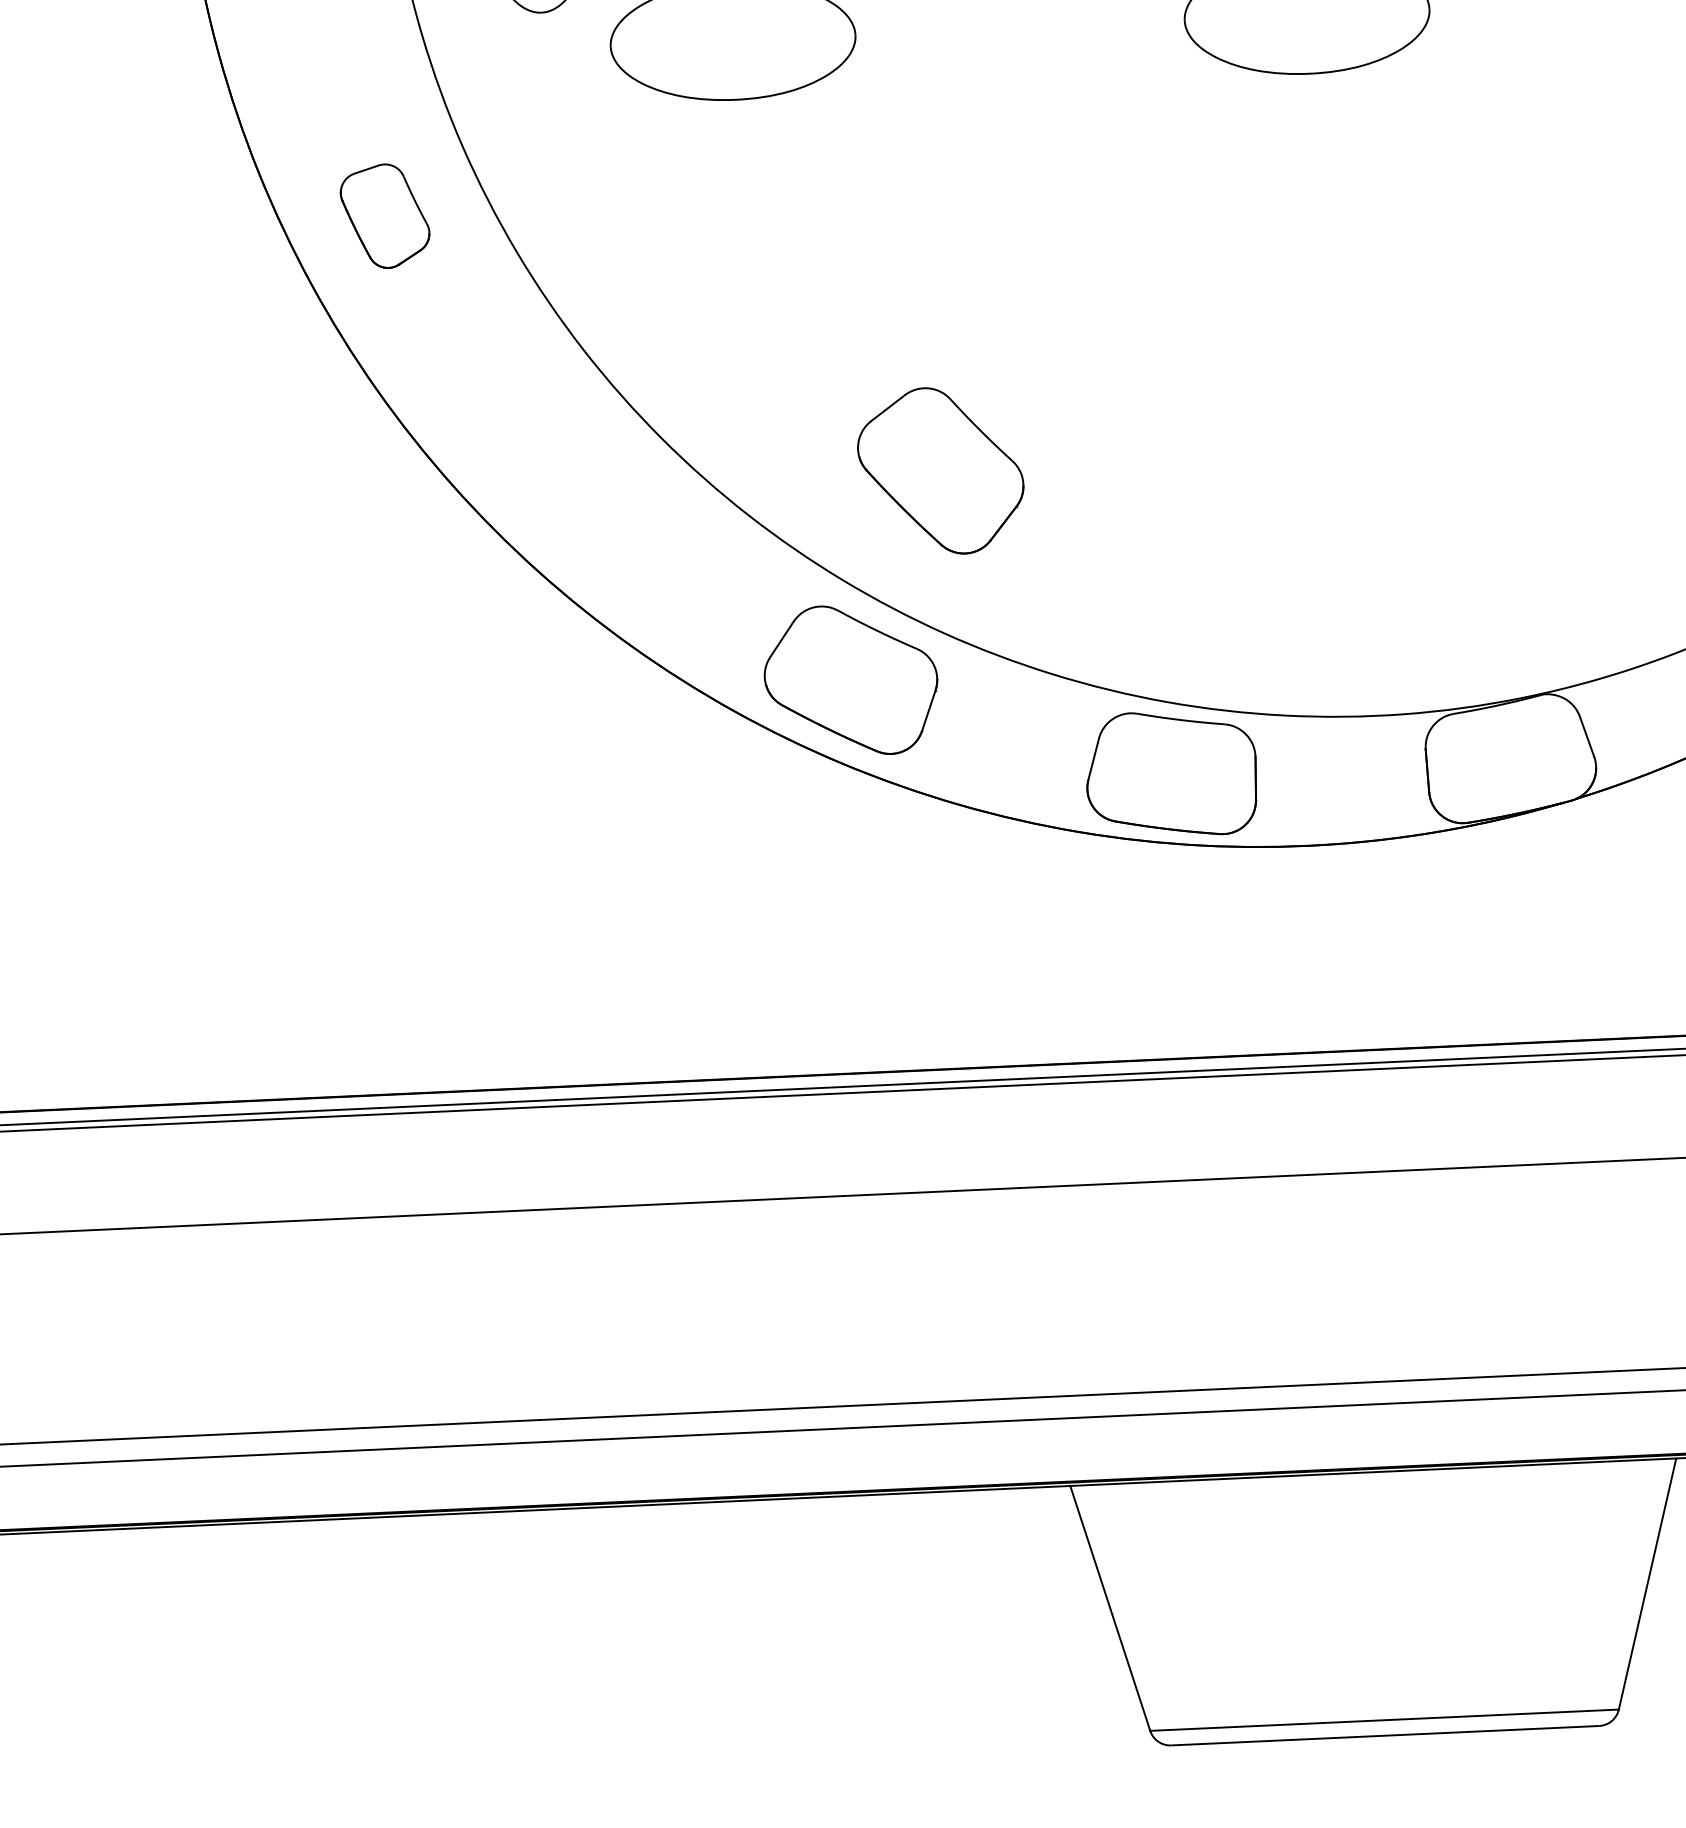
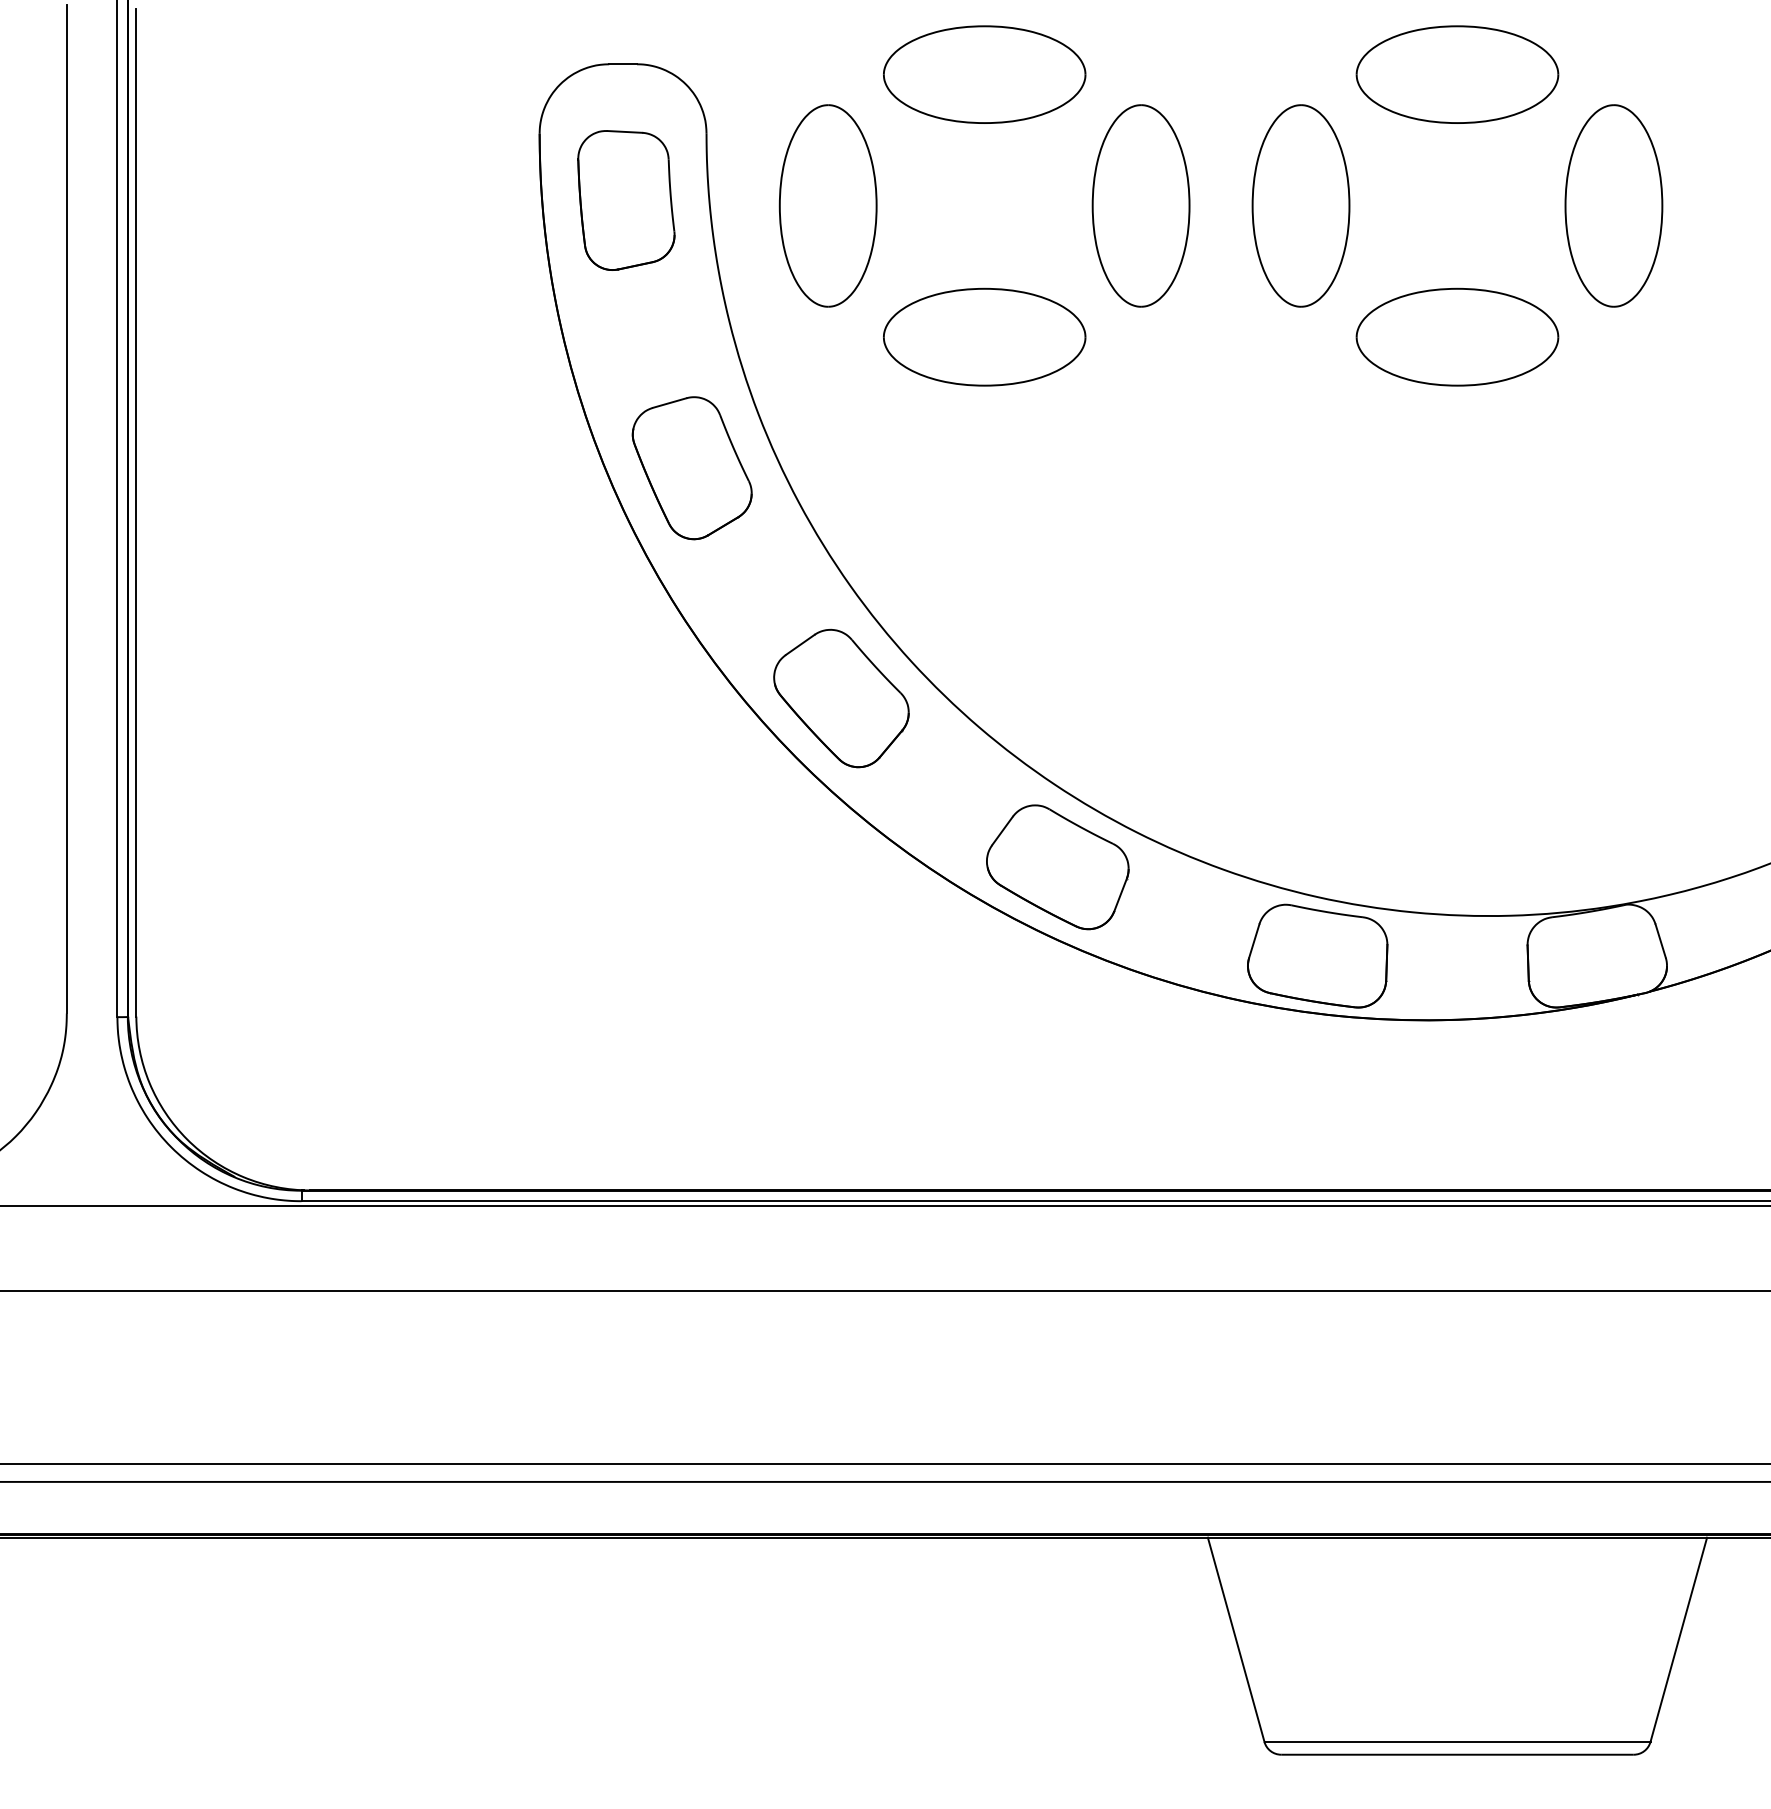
part: (384, 216) -> (691, 468), size x1.67
part: (940, 471) -> (841, 698), moved

